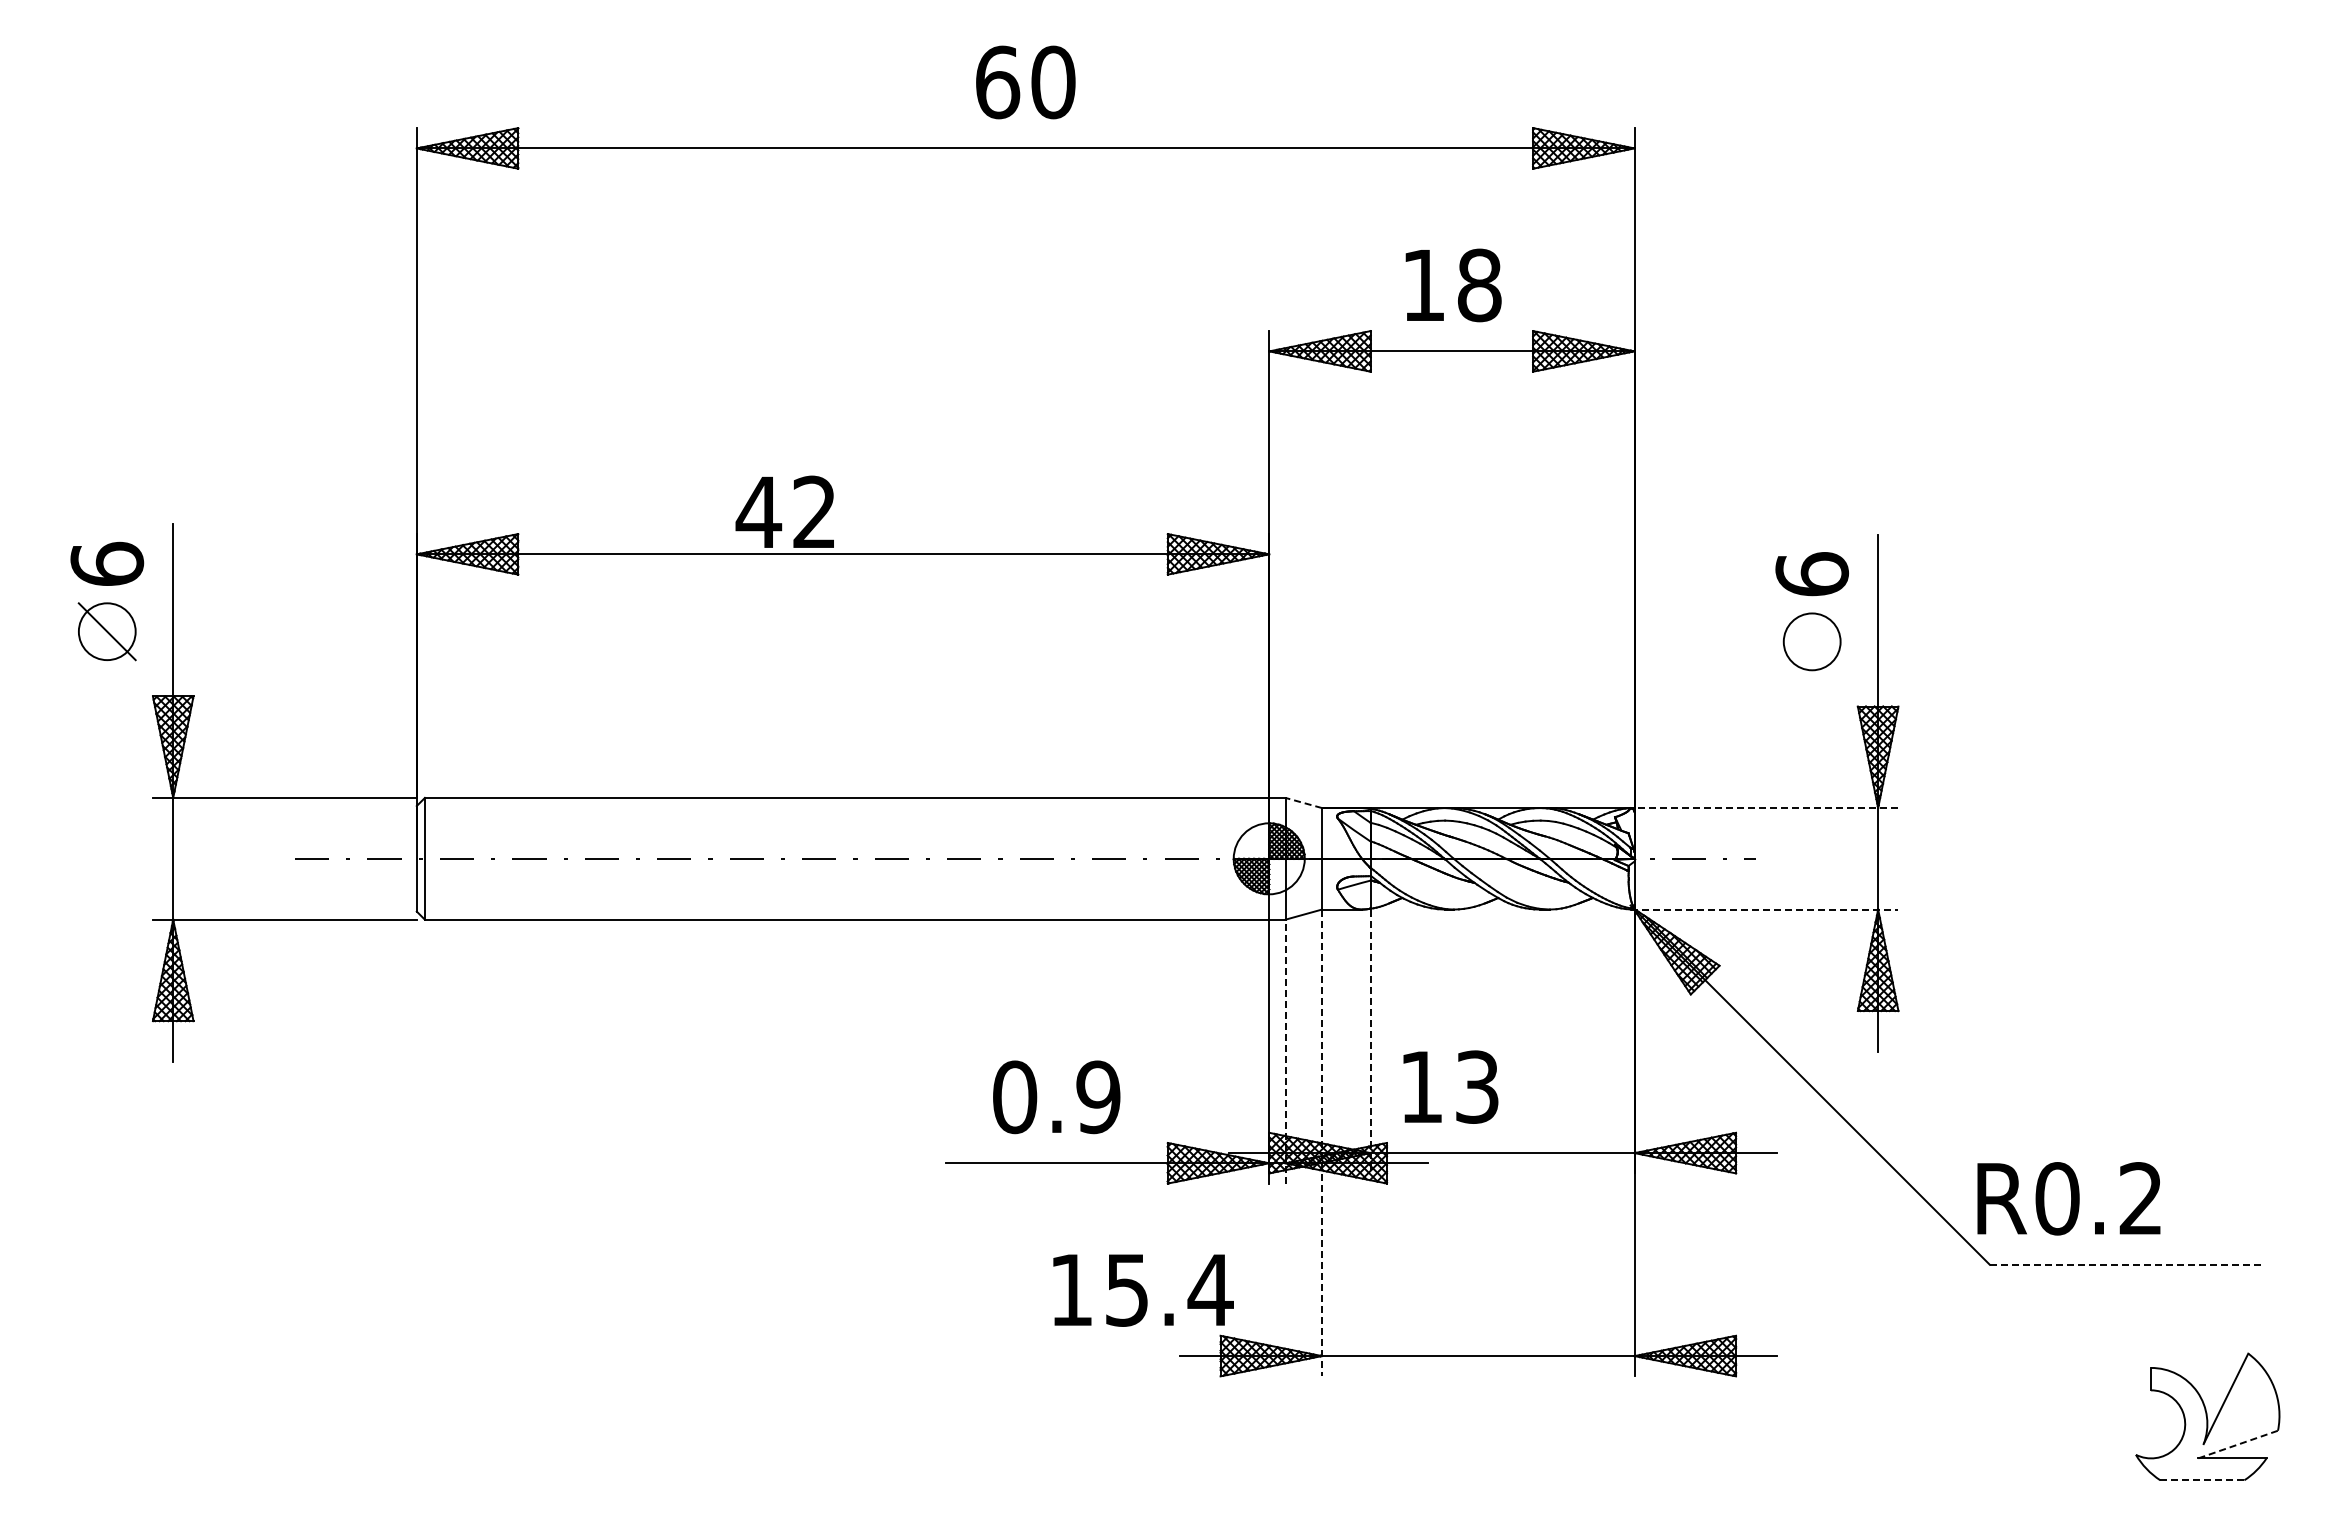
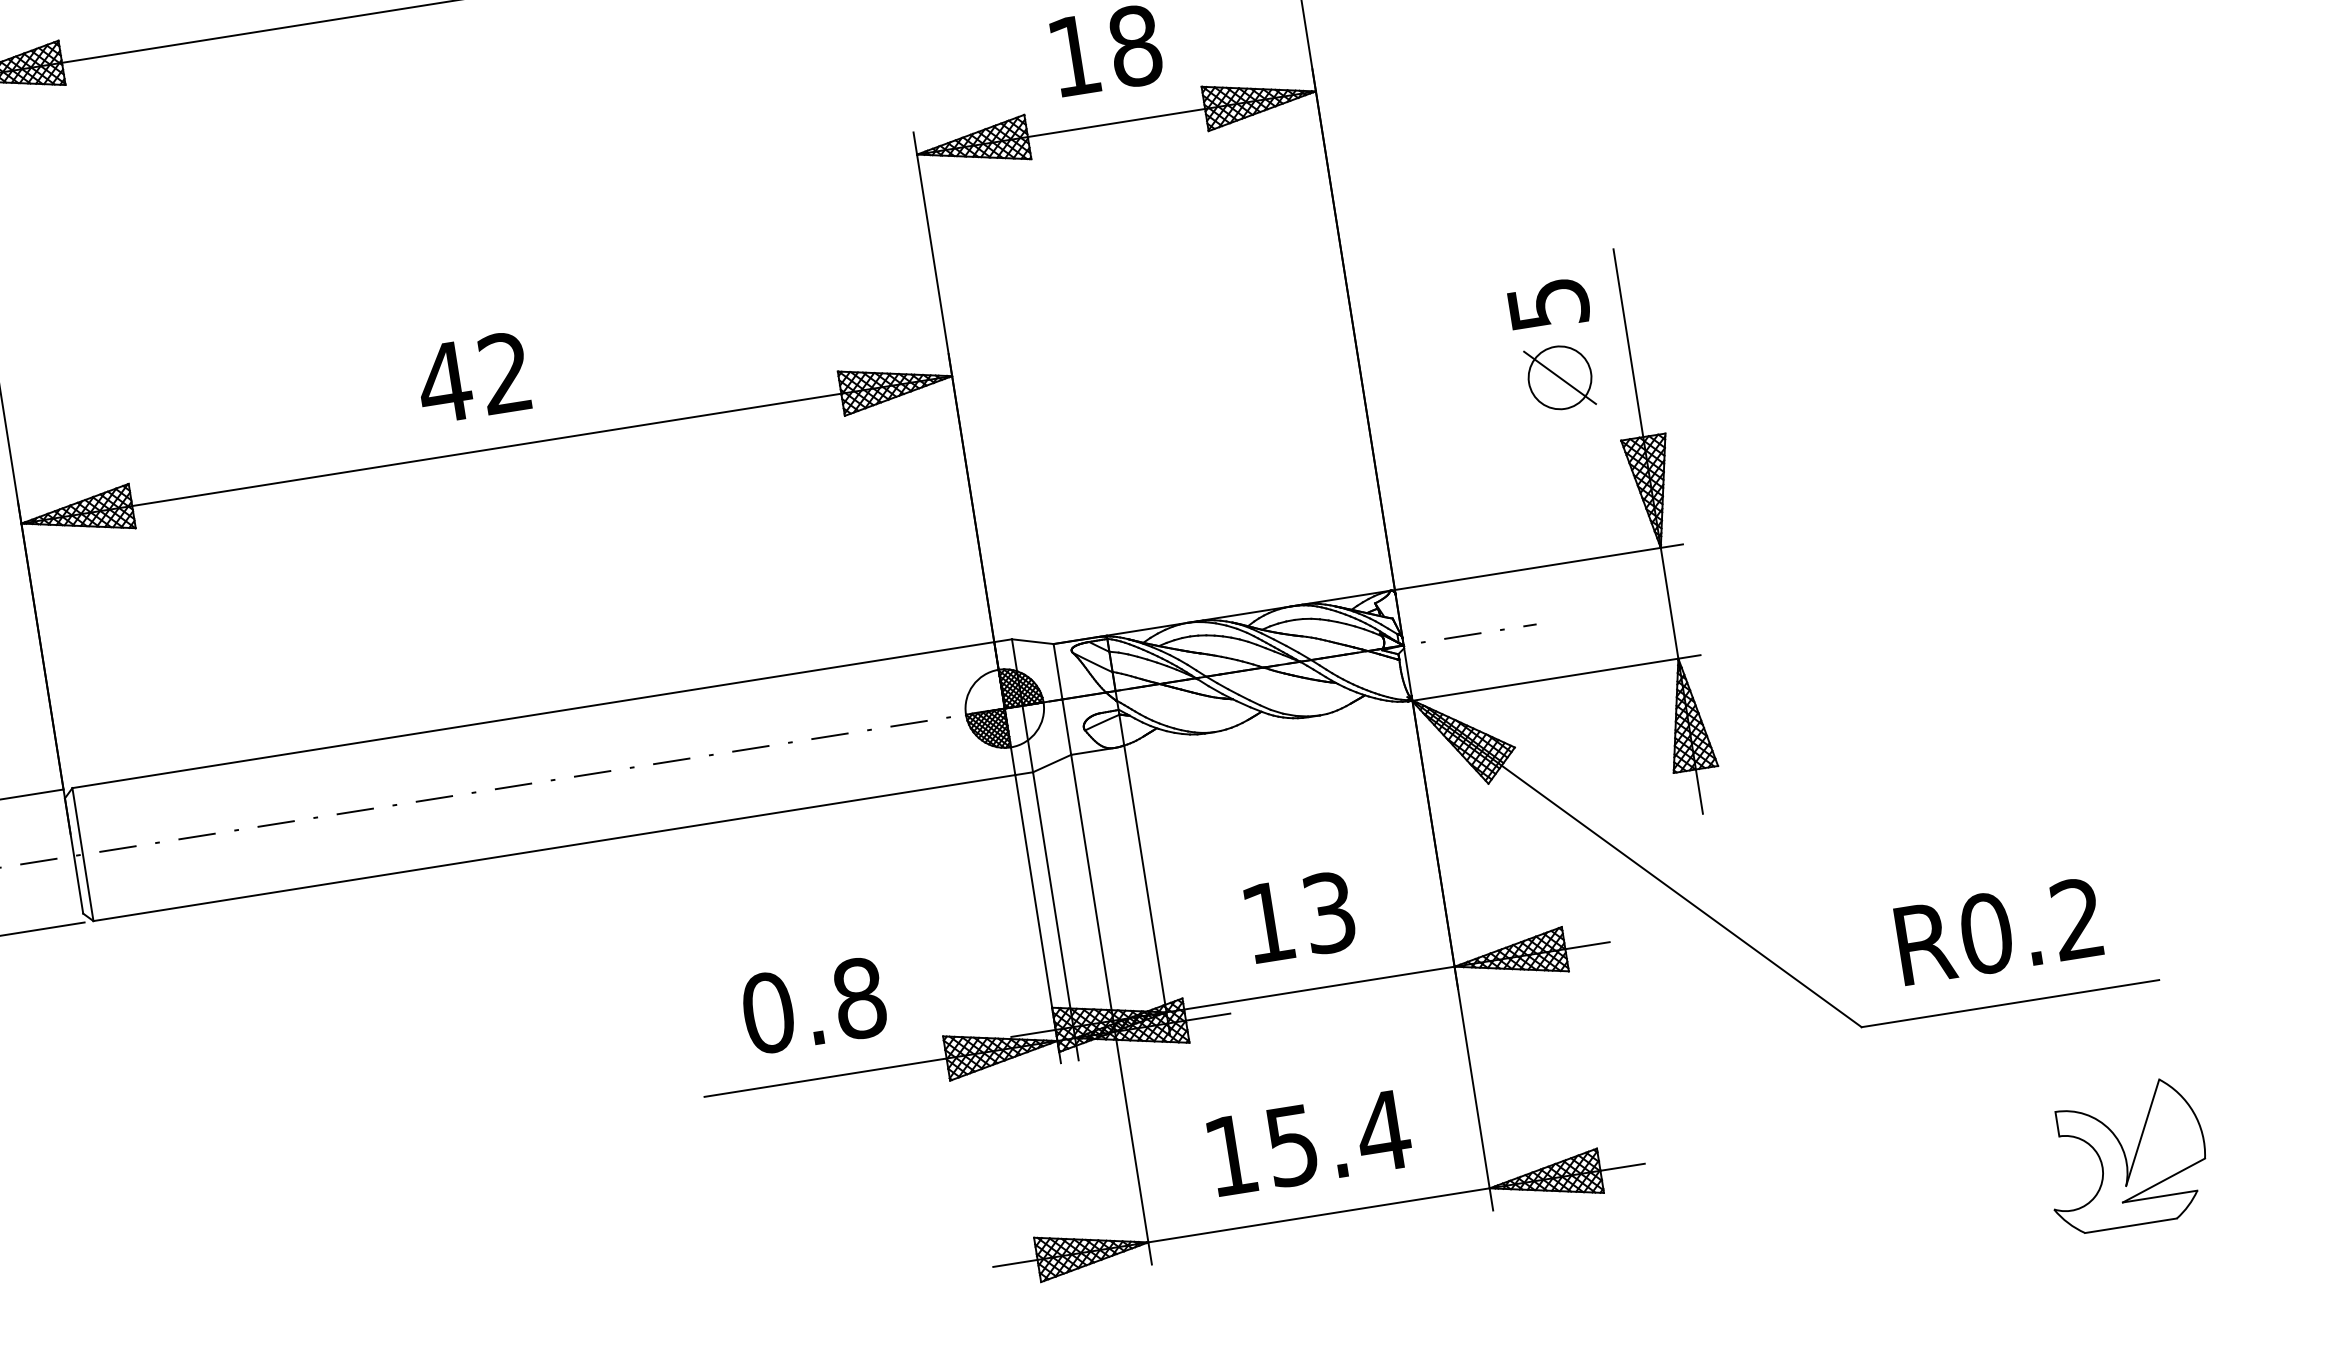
text: (784, 511) -> (472, 377), moved
text: (1812, 574) -> (1548, 304), 6 -> 5
line: (1811, 641) -> (1559, 377), added
line: (1303, 803) -> (1032, 642), dashed -> solid
line: (1764, 808) -> (1536, 568), dashed -> solid
line: (1764, 909) -> (1554, 678), dashed -> solid
line: (1370, 1041) -> (1146, 890), dashed -> solid
line: (1285, 1051) -> (1055, 916), dashed -> solid
text: (1450, 1086) -> (1299, 916), moved
text: (1098, 1097) -> (859, 998), 0.9 -> 0.8
line: (1322, 1143) -> (1112, 1010), dashed -> solid
text: (2068, 1198) -> (1998, 931), moved
line: (2126, 1264) -> (2010, 1003), dashed -> solid
text: (1143, 1290) -> (1310, 1143), moved
line: (2238, 1444) -> (2164, 1180), dashed -> solid
line: (2202, 1480) -> (2131, 1225), dashed -> solid

